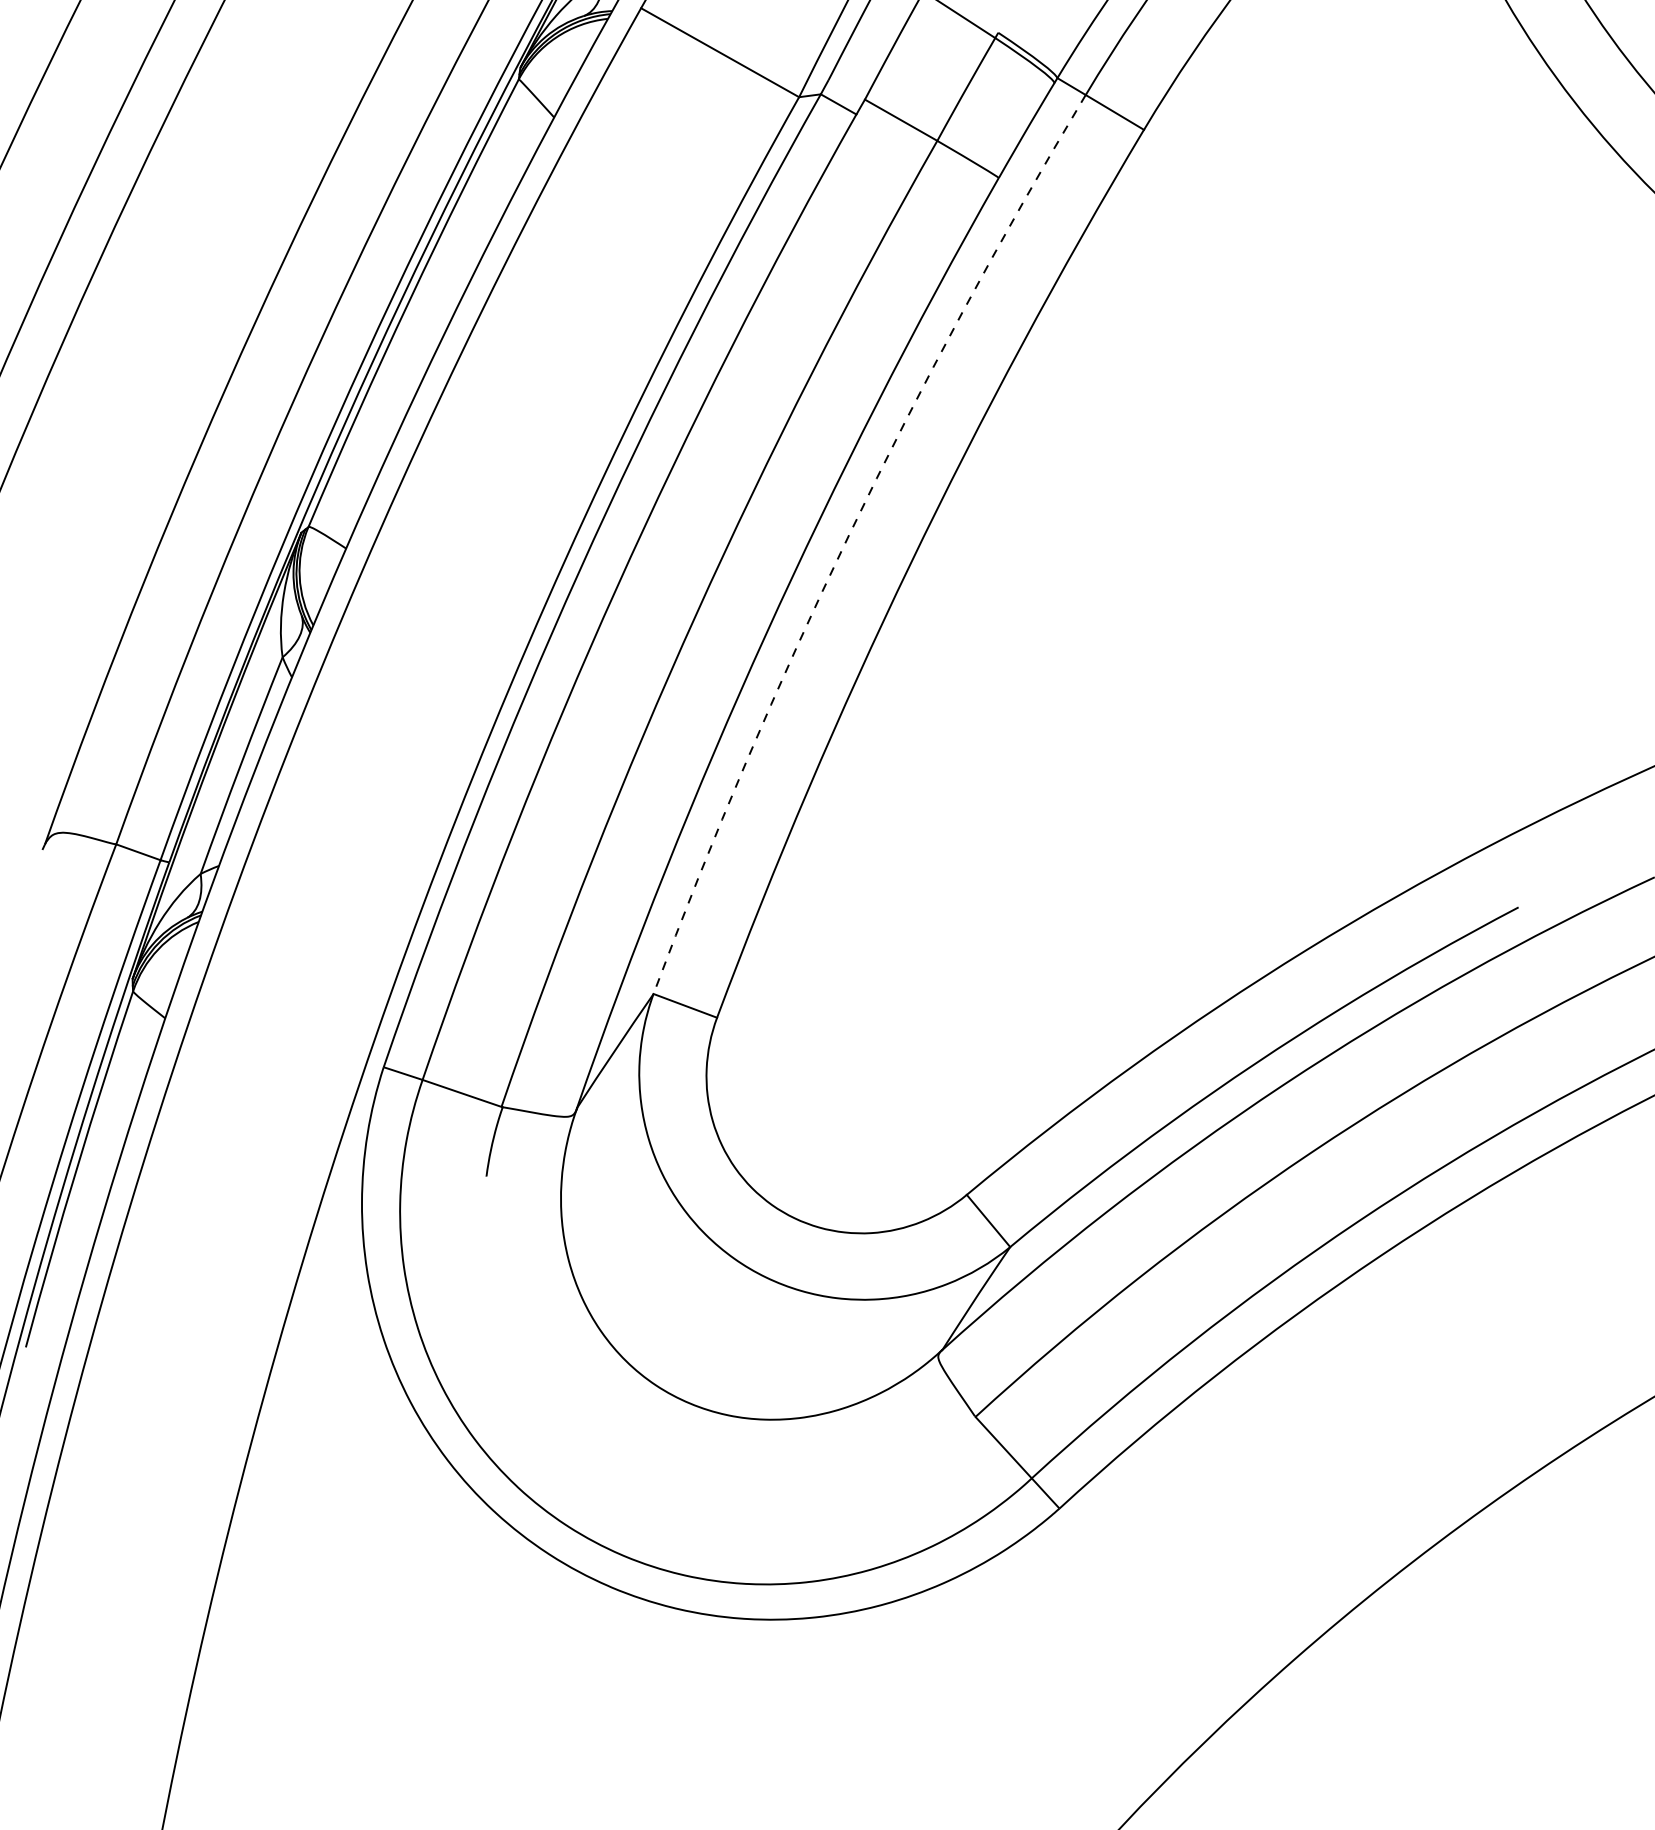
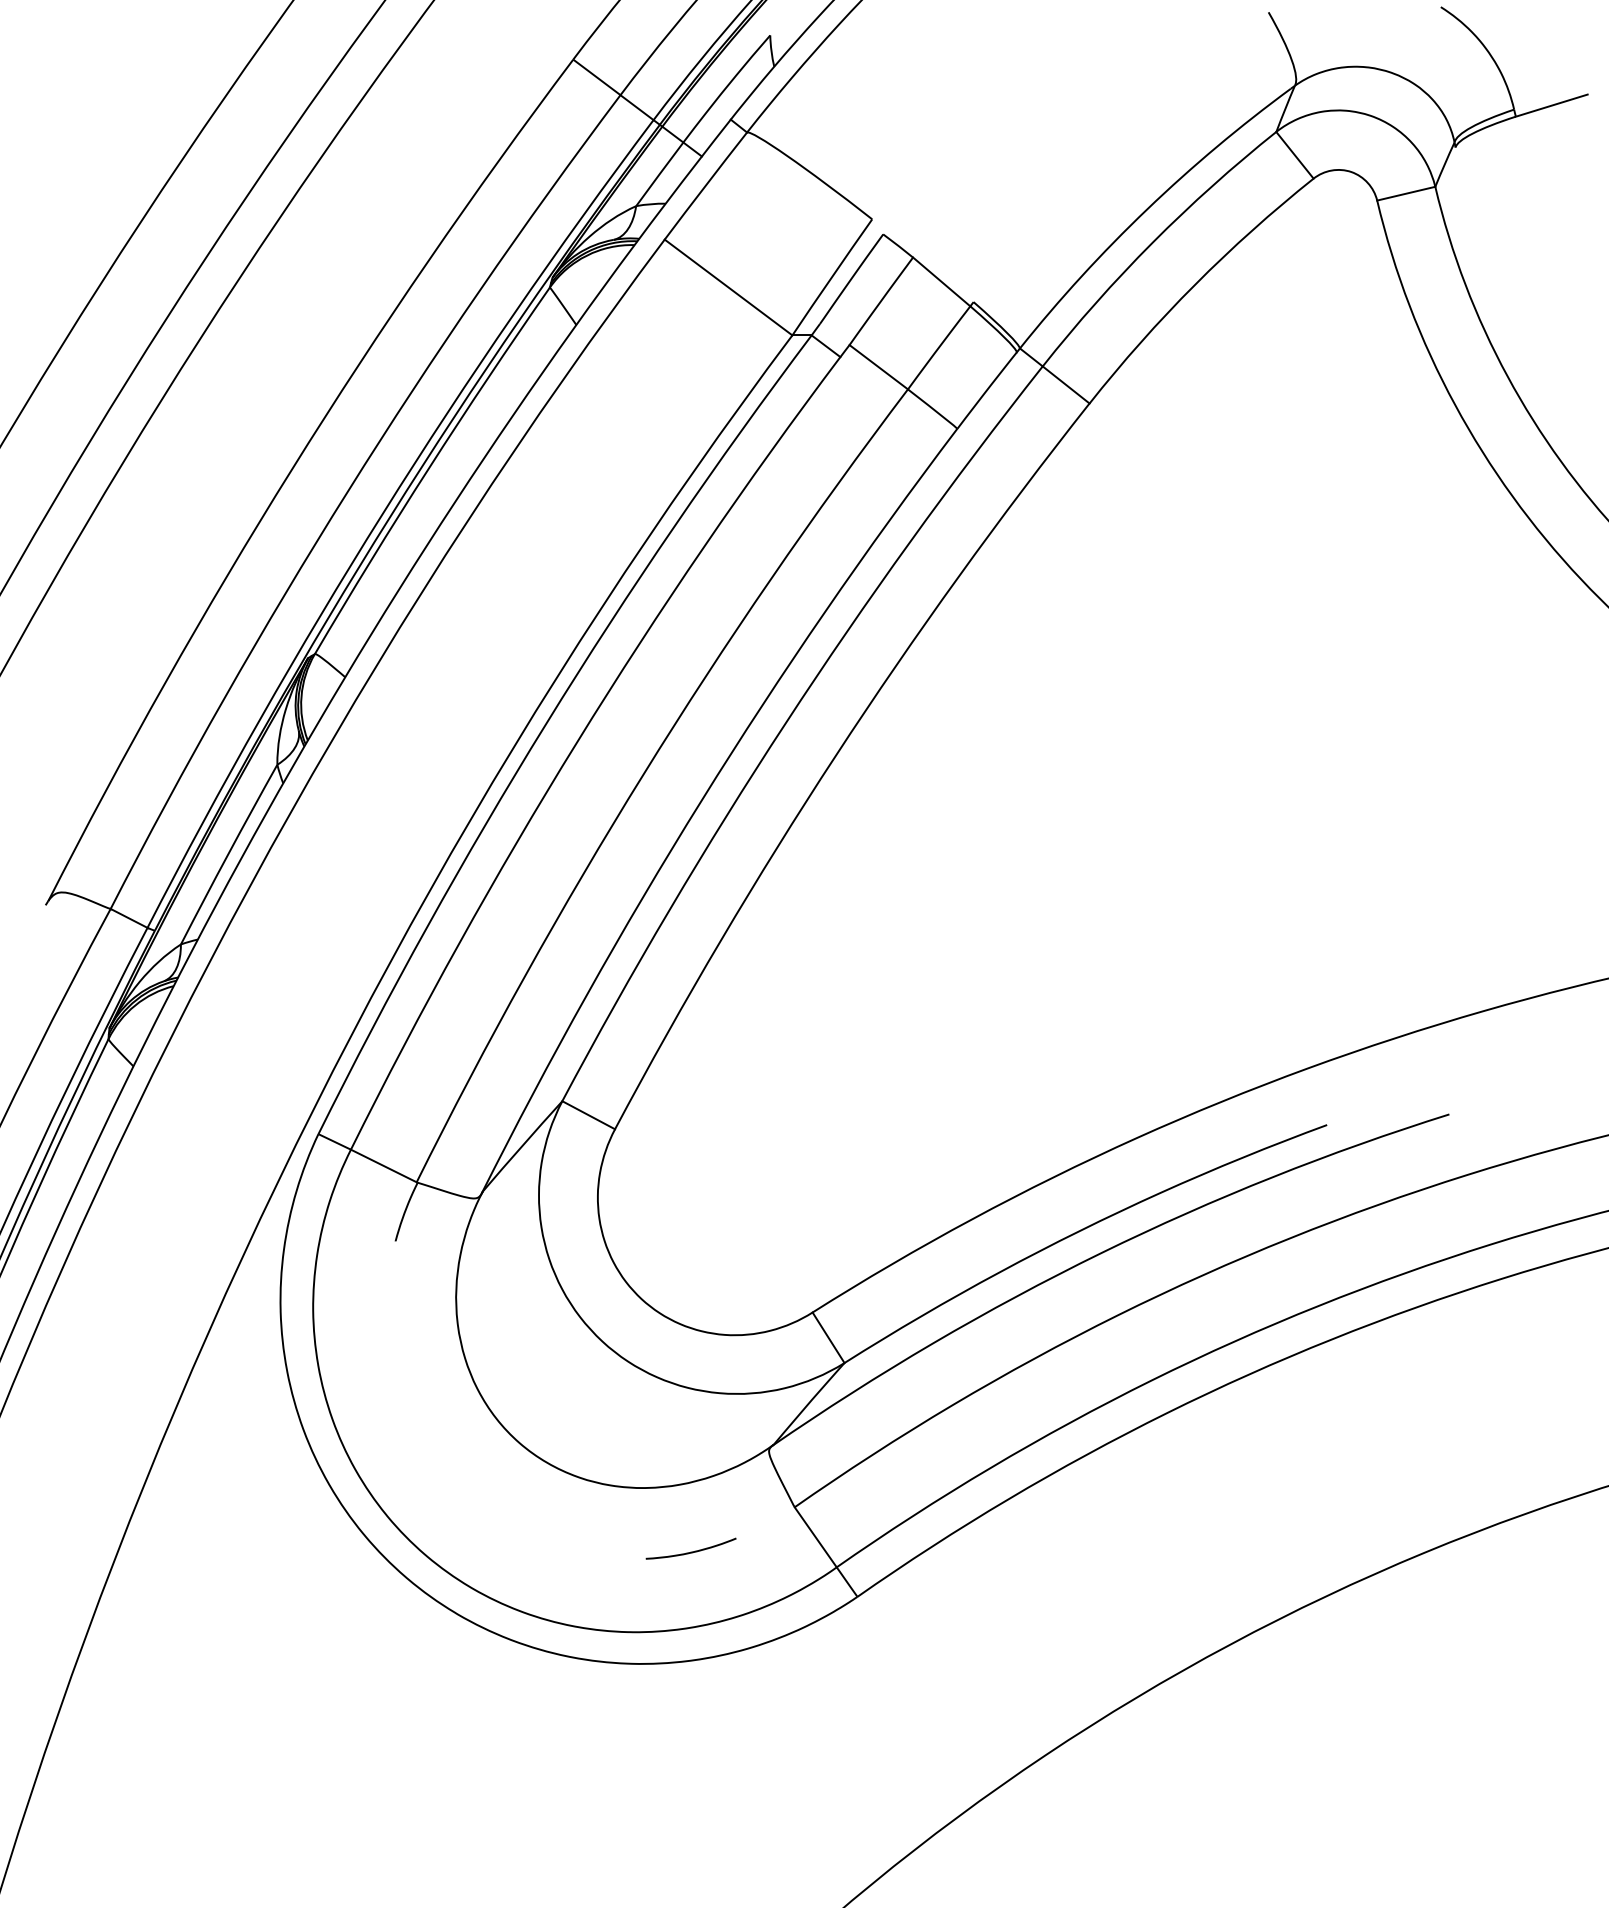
arc: (848, 534) -> (785, 722), dashed -> solid
part: (864, 1478) -> (690, 1548), added

